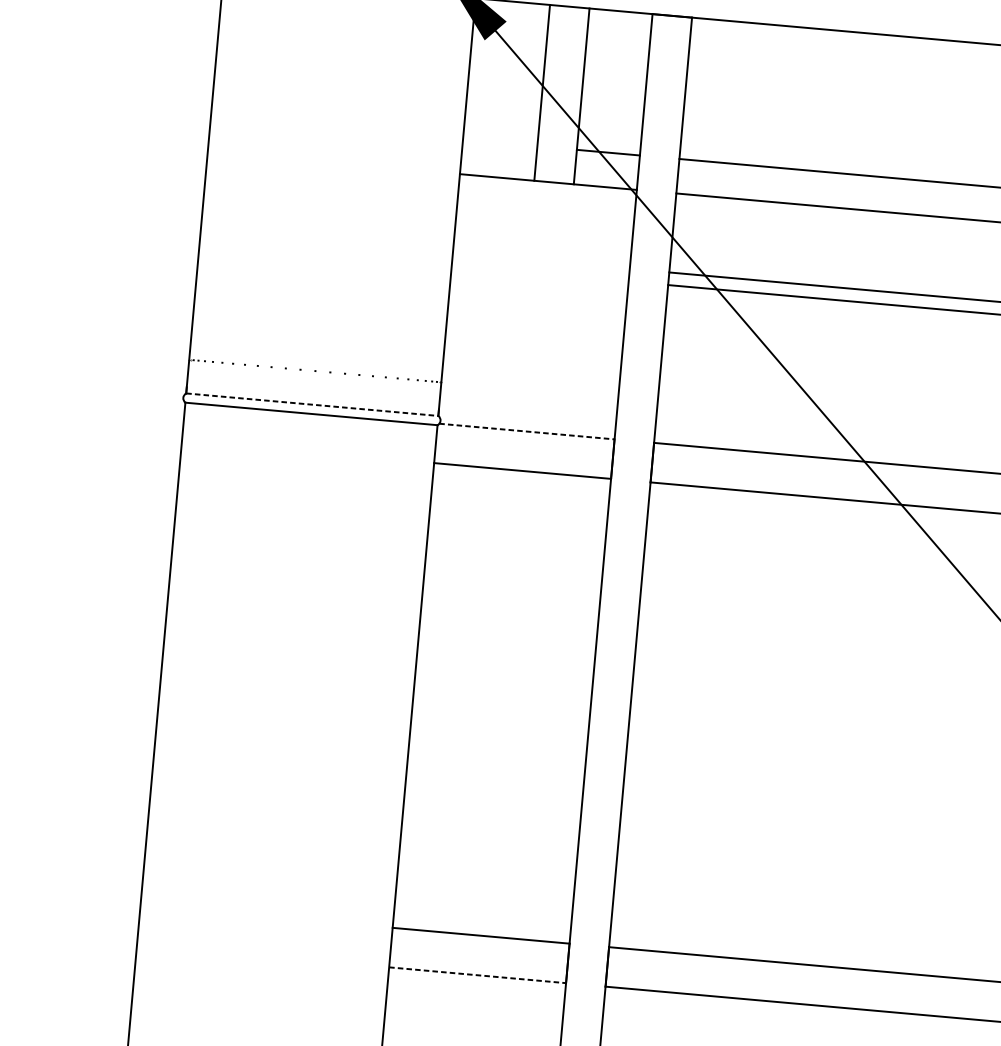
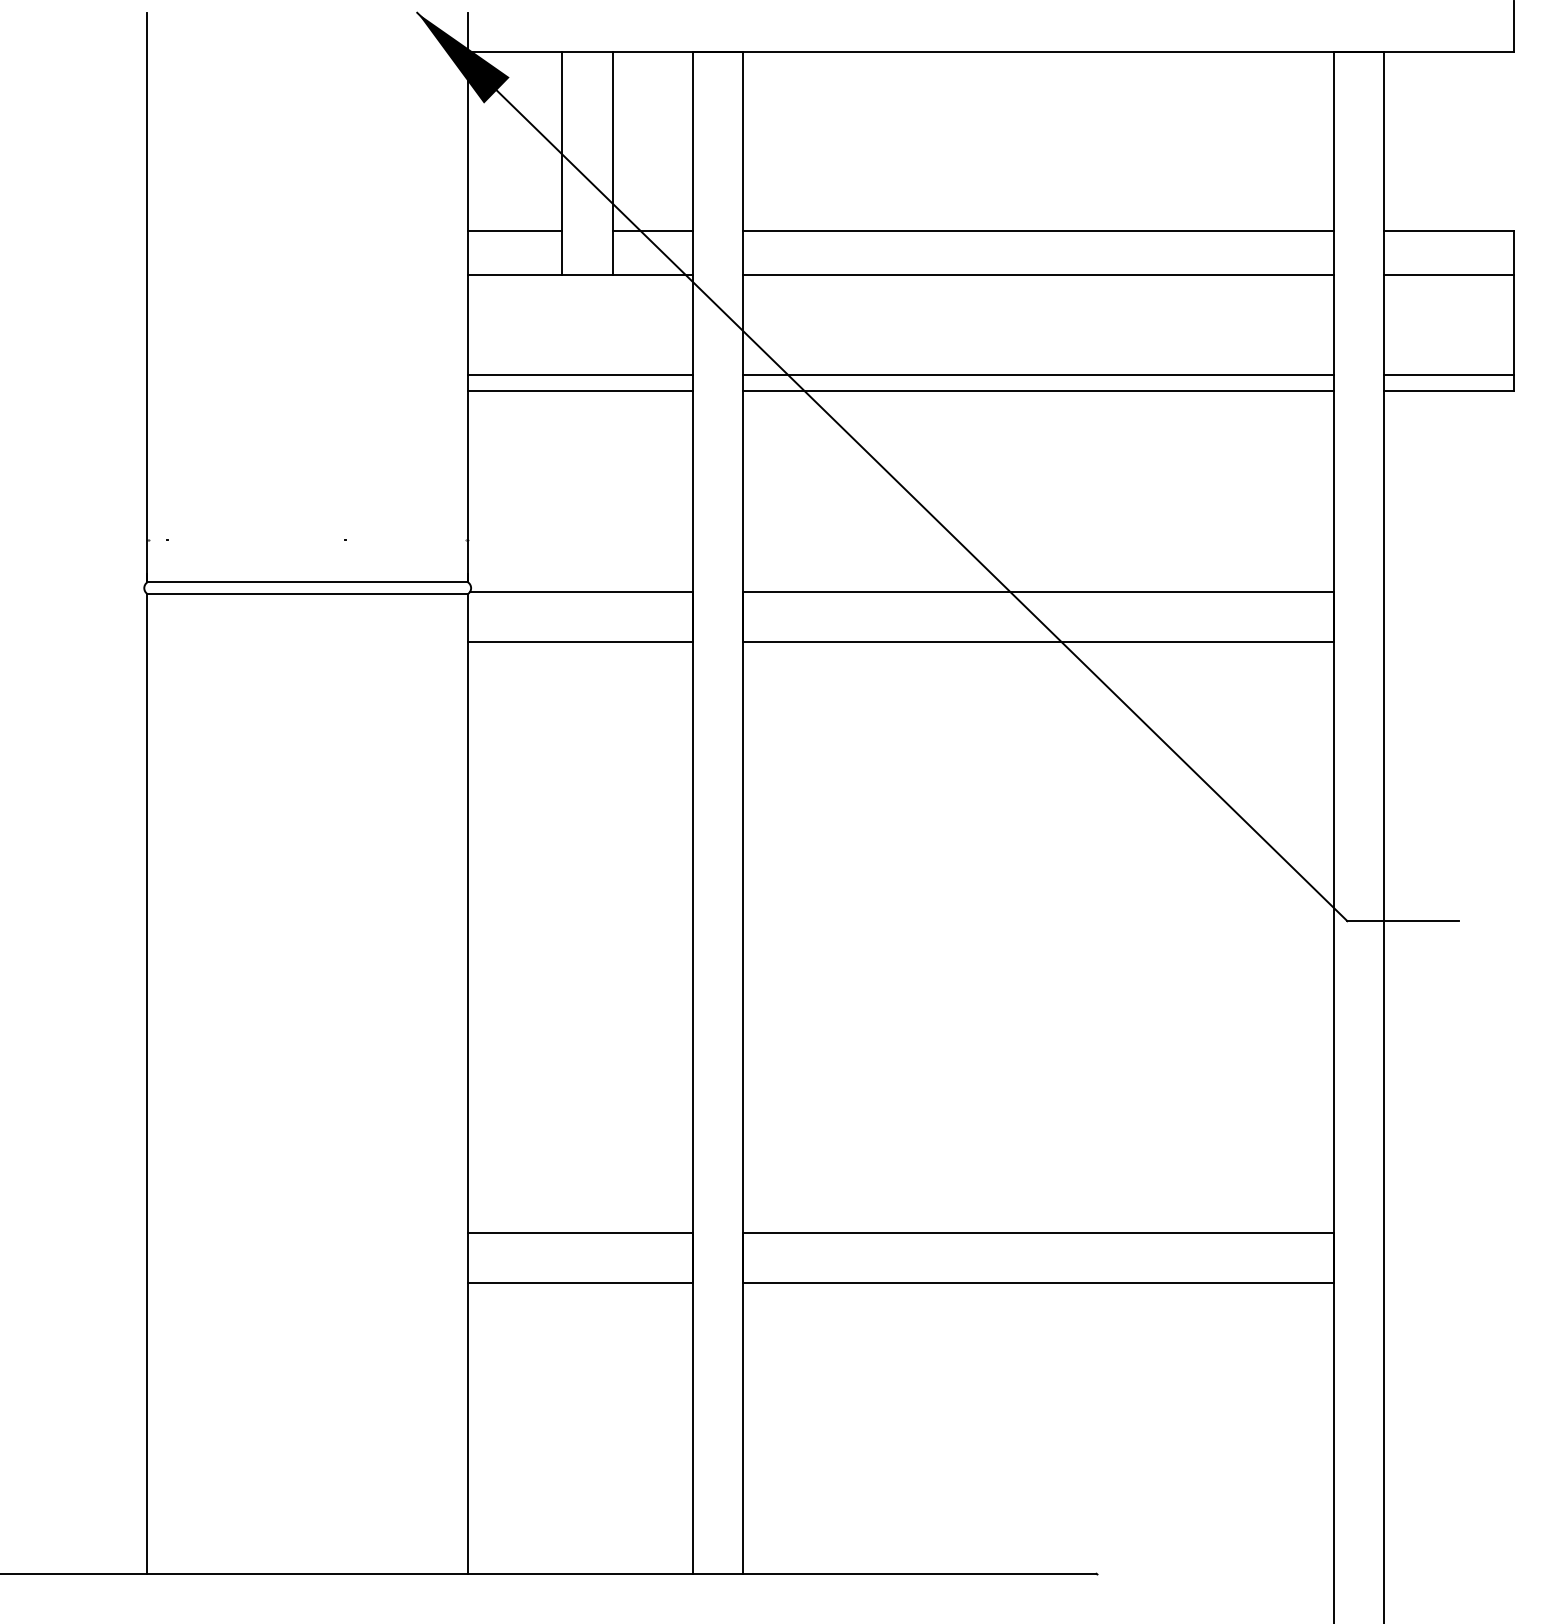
line: (499, 143) -> (514, 231), added
line: (540, 261) -> (579, 375), added
line: (539, 273) -> (579, 391), added
line: (312, 404) -> (308, 582), dashed -> solid
line: (527, 431) -> (581, 592), dashed -> solid
line: (477, 975) -> (580, 1283), dashed -> solid

